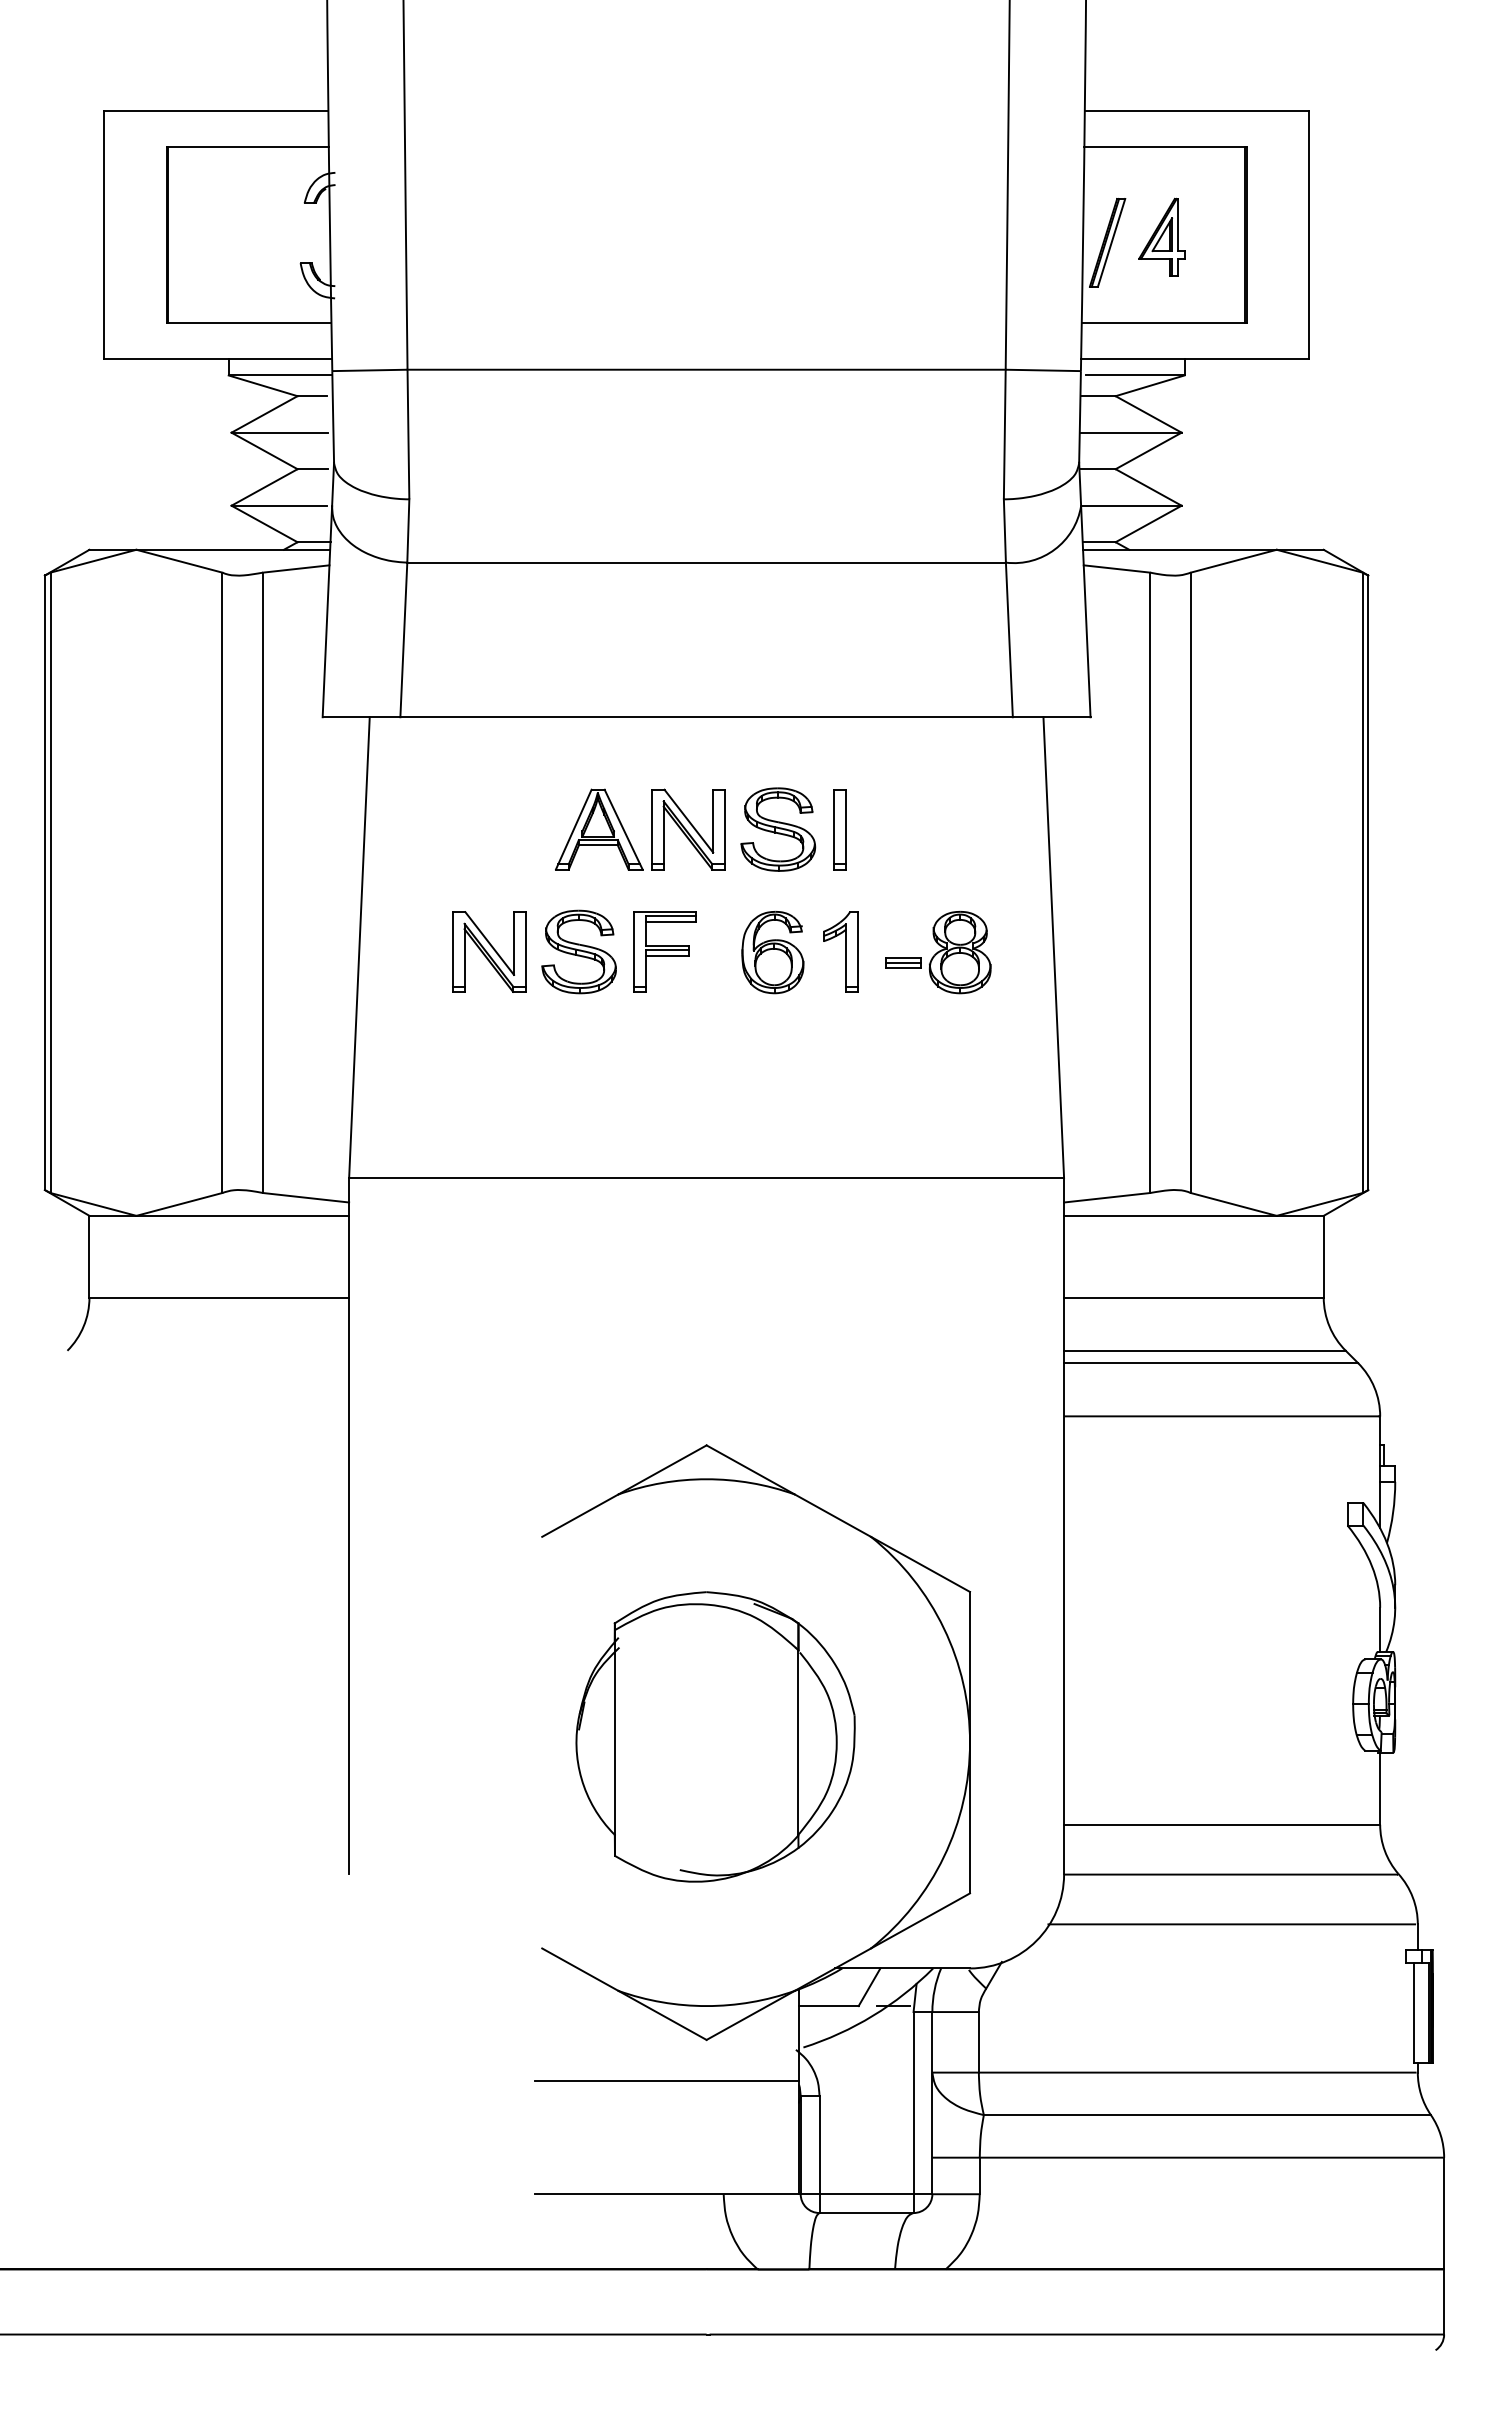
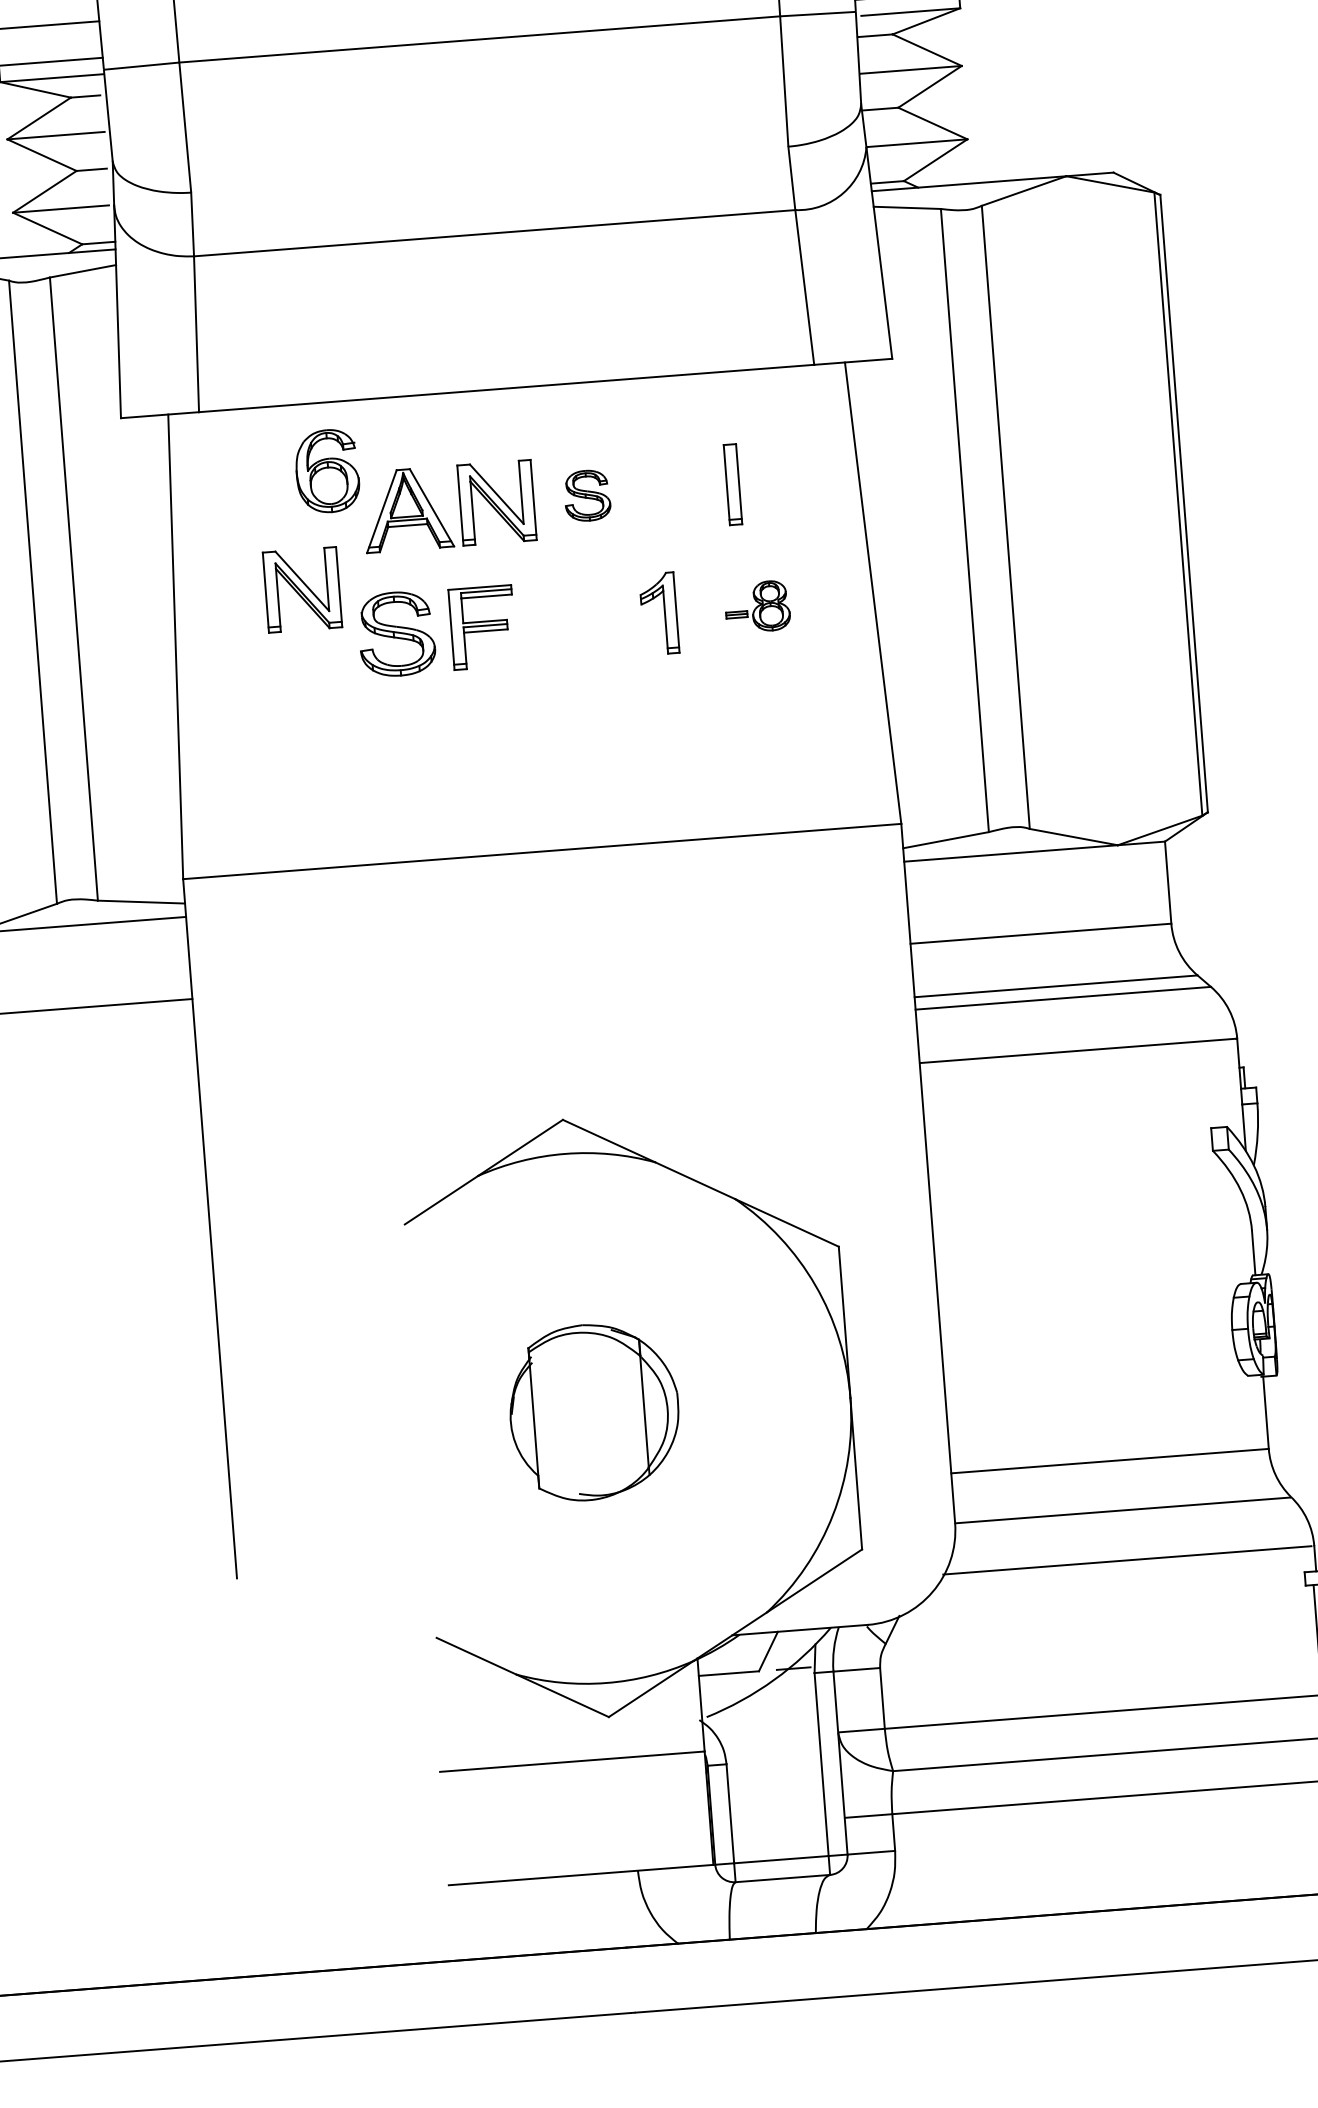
part: (778, 829) -> (587, 495), size x0.6
part: (839, 829) -> (732, 484), moved
part: (489, 951) -> (302, 589), moved
part: (772, 952) -> (326, 471), moved
part: (938, 952) -> (757, 606), size x0.6
part: (715, 1736) -> (594, 1411), size x0.6

